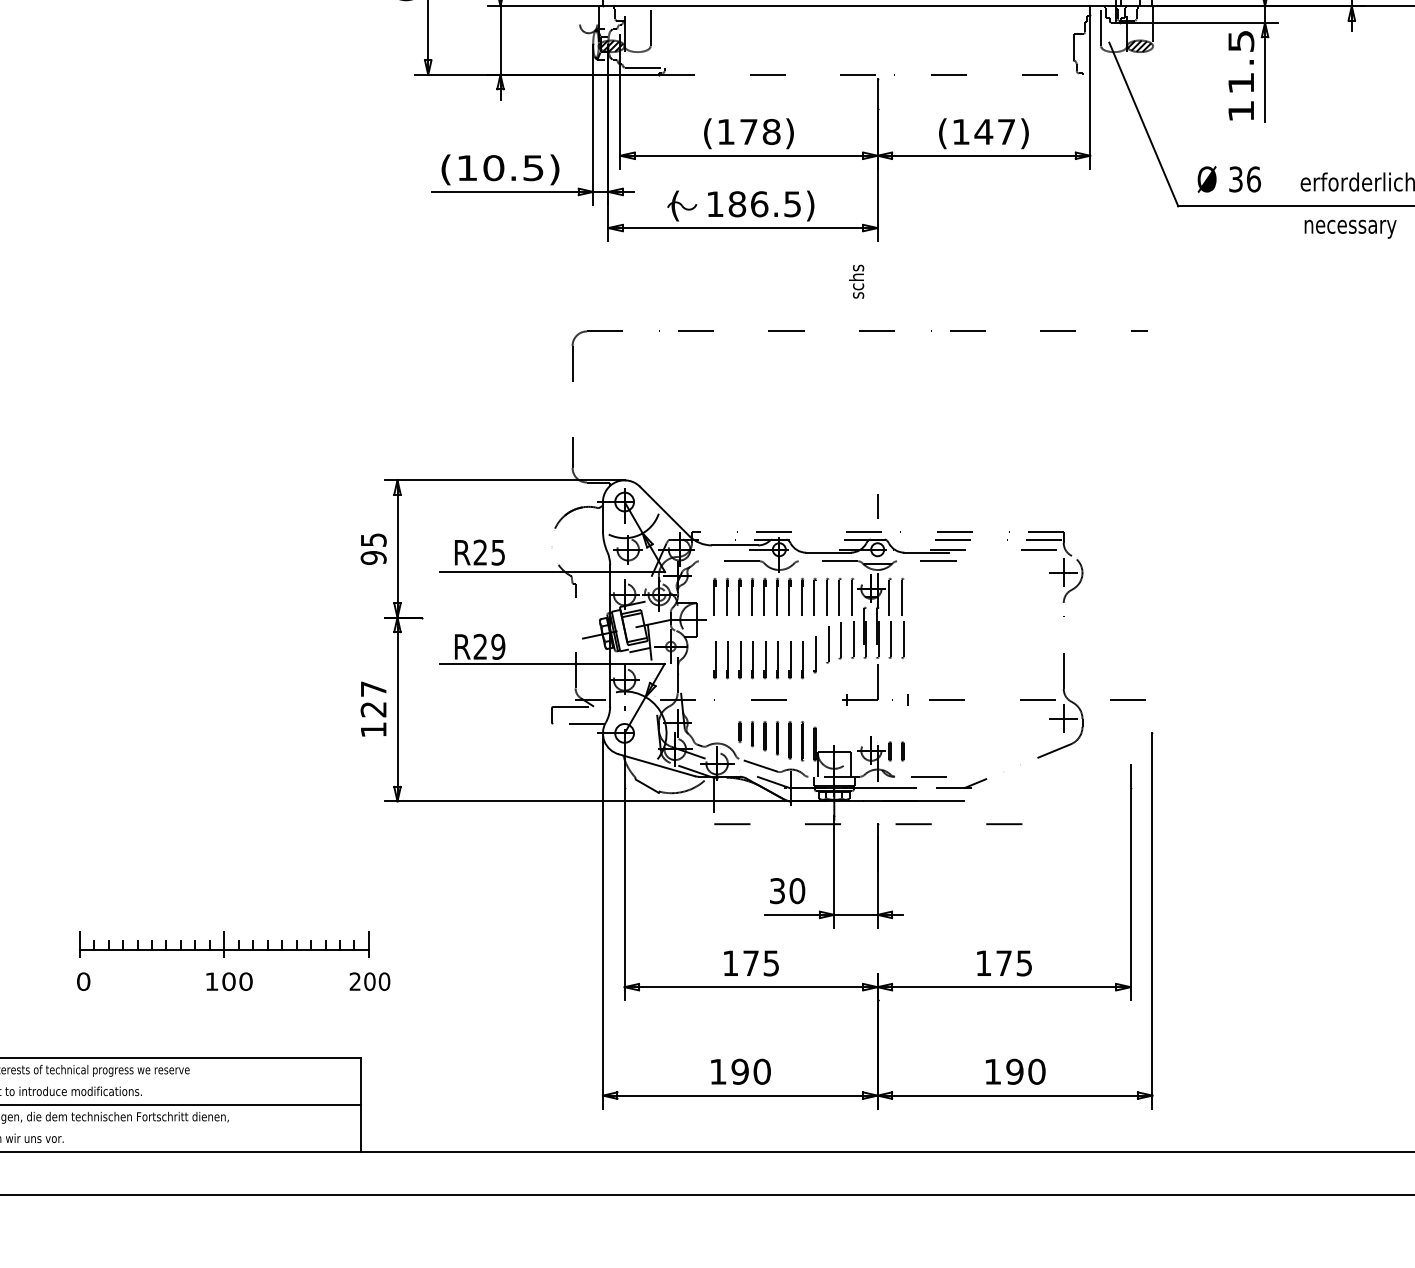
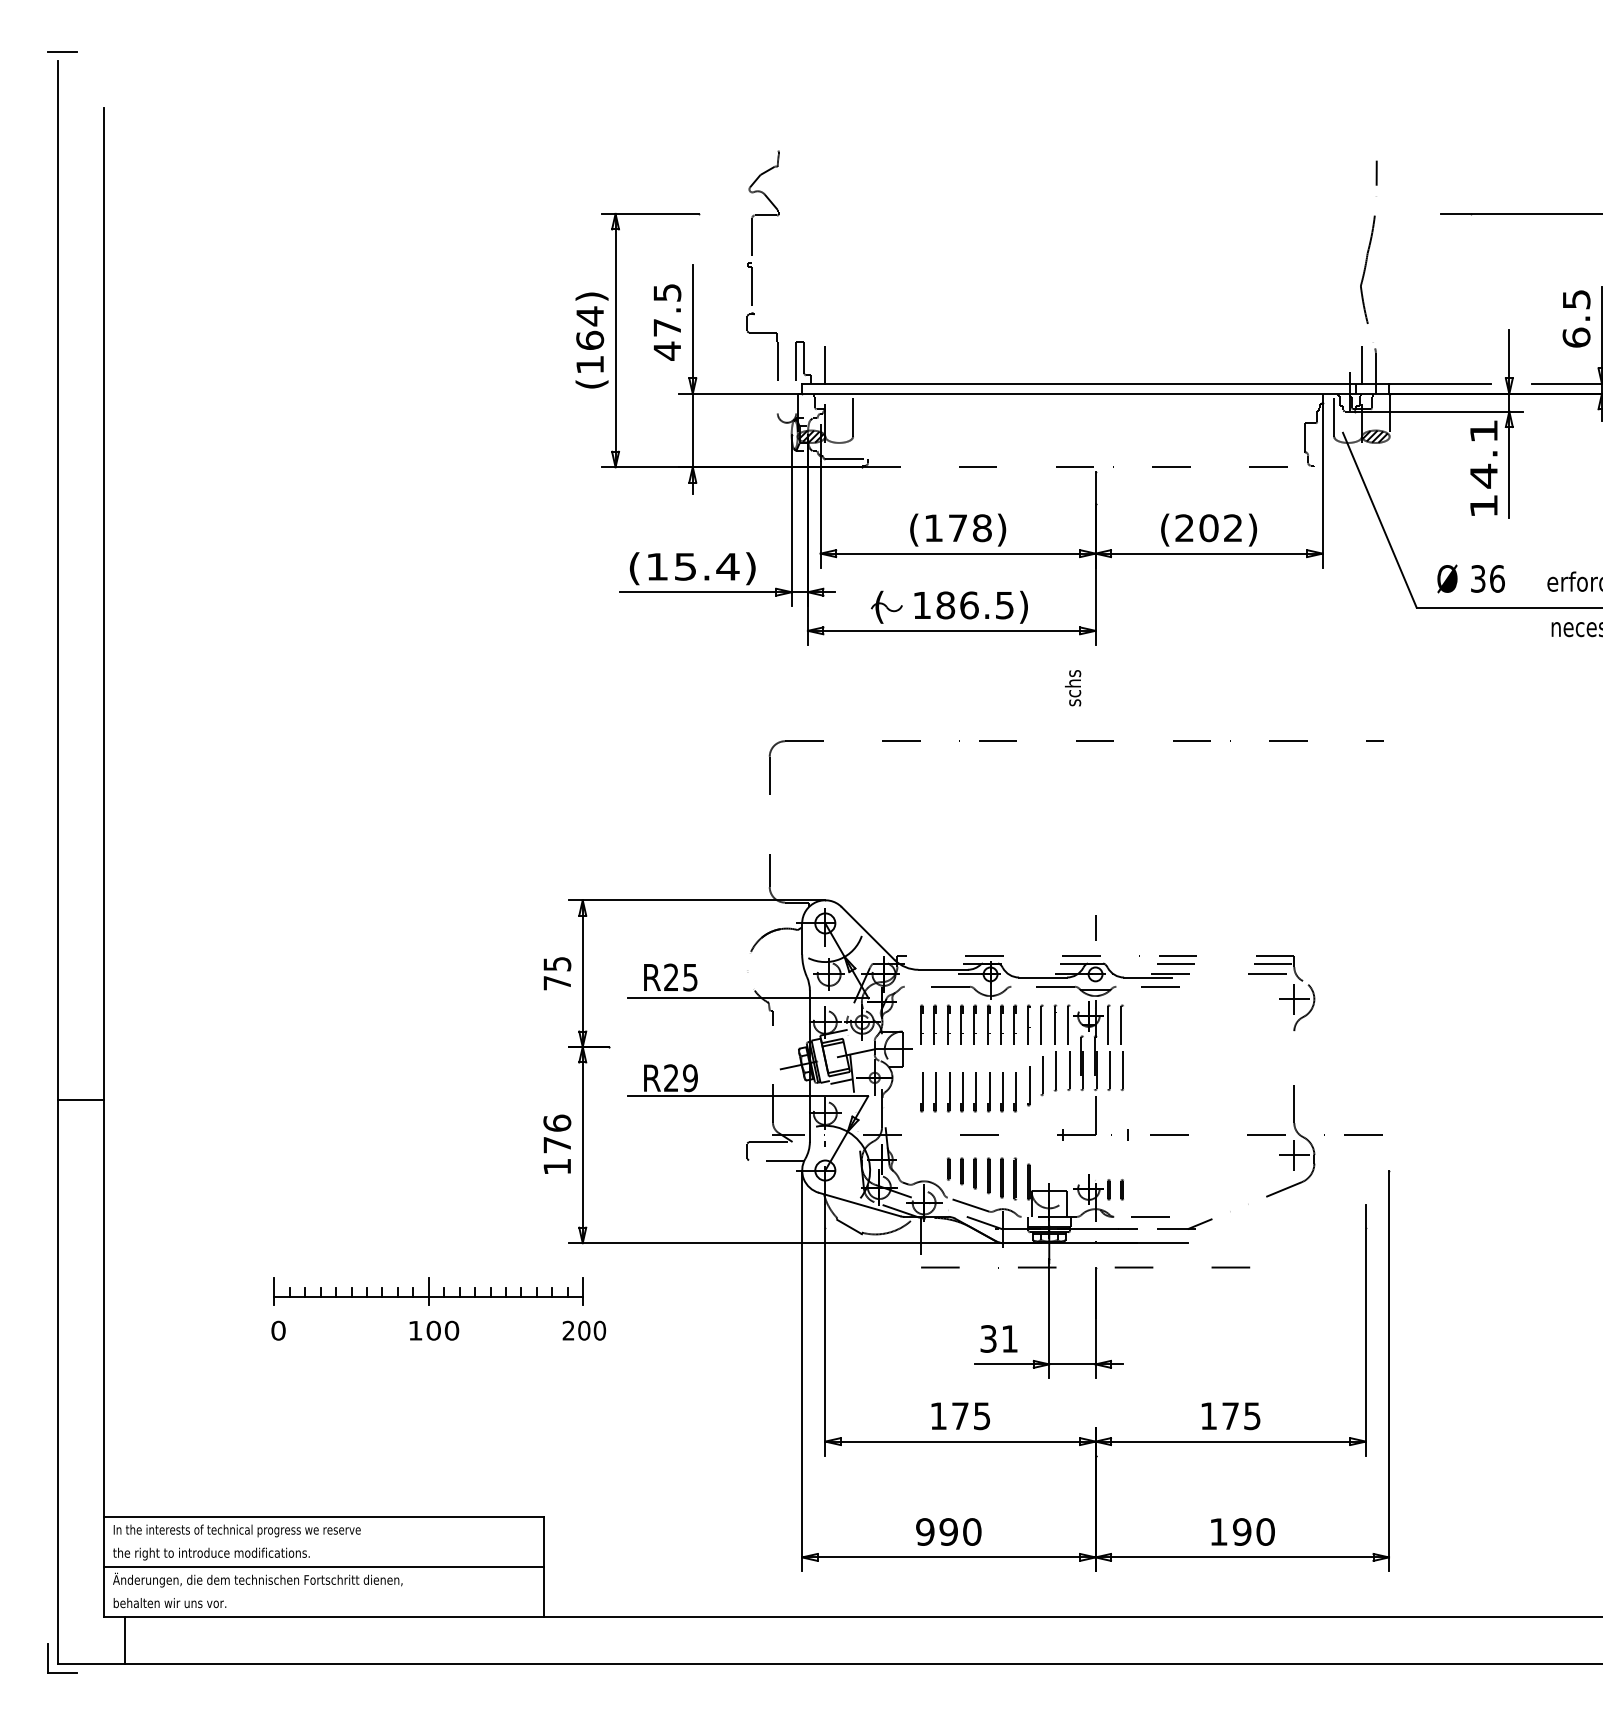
text: (1240, 62) -> (1483, 454), 11.5 -> 14.1
text: (983, 132) -> (1208, 528), (147) -> (202)
text: (513, 167) -> (706, 566), (10.5) -> (15.4)
text: (373, 557) -> (557, 982), 95 -> 75
text: (373, 698) -> (557, 1133), 127 -> 176
text: (797, 890) -> (1009, 1338), 30 -> 31
part: (224, 958) -> (429, 1305), moved
text: (718, 1071) -> (925, 1531), 190 -> 990

